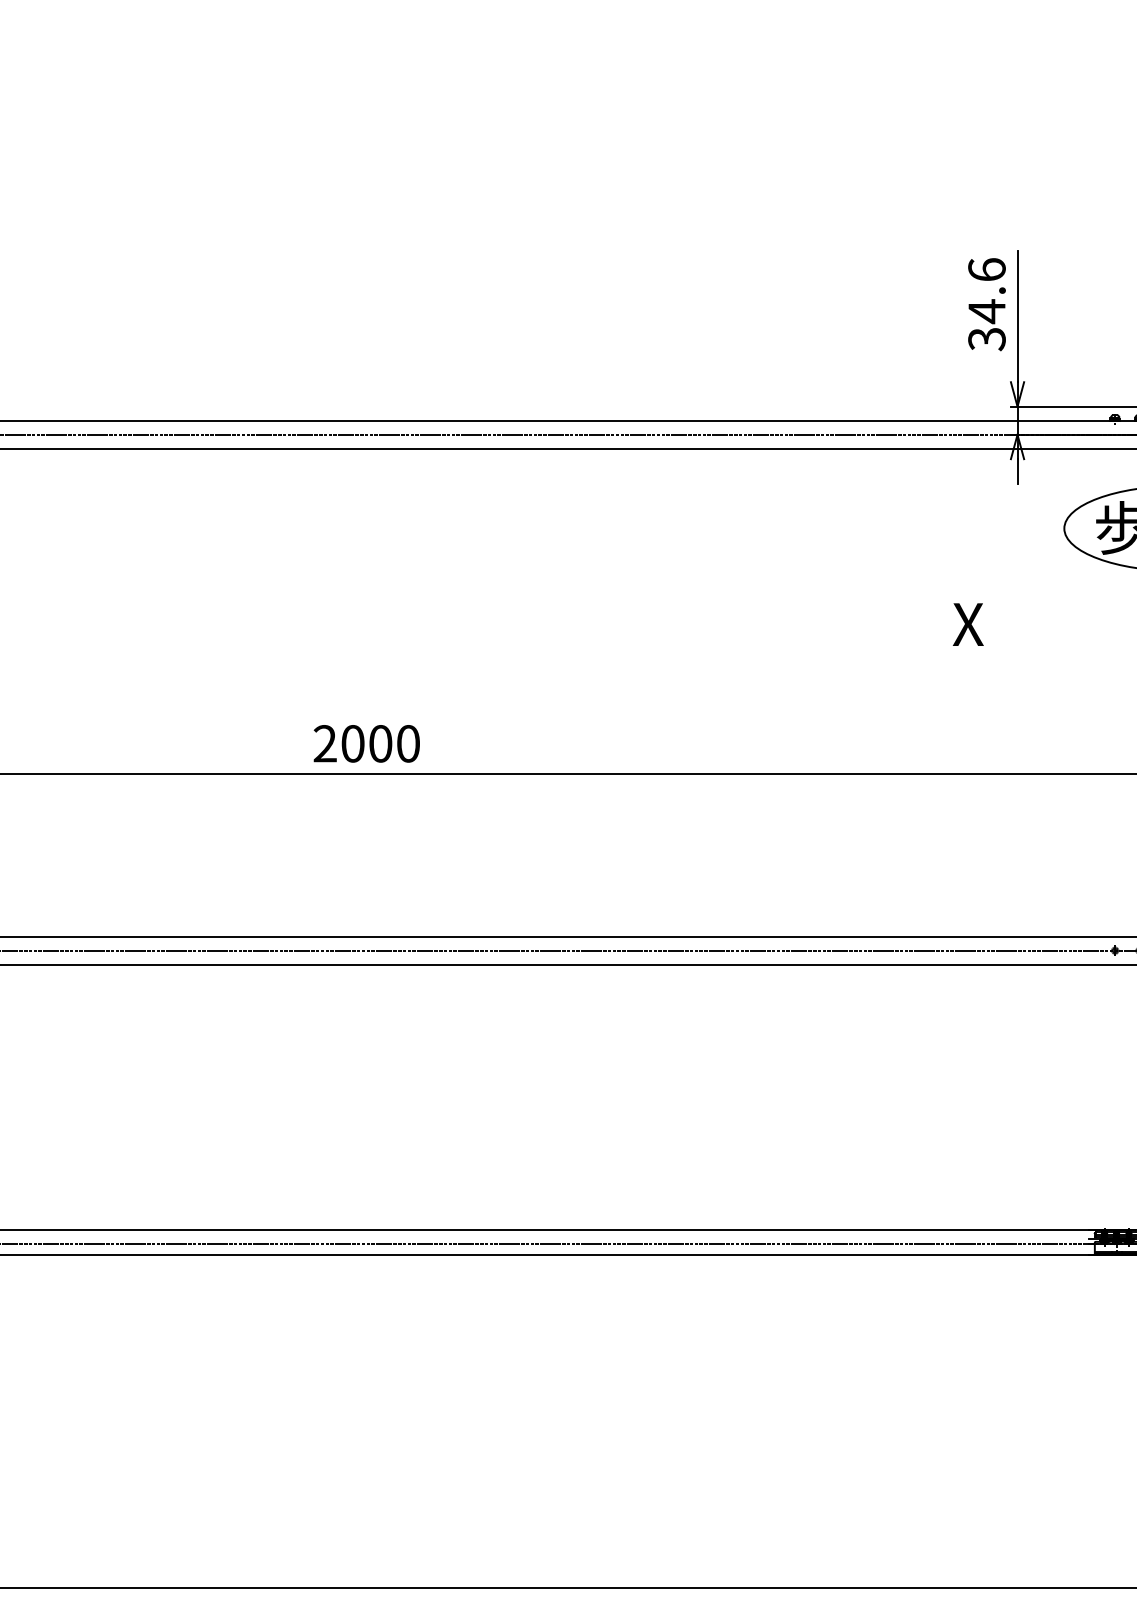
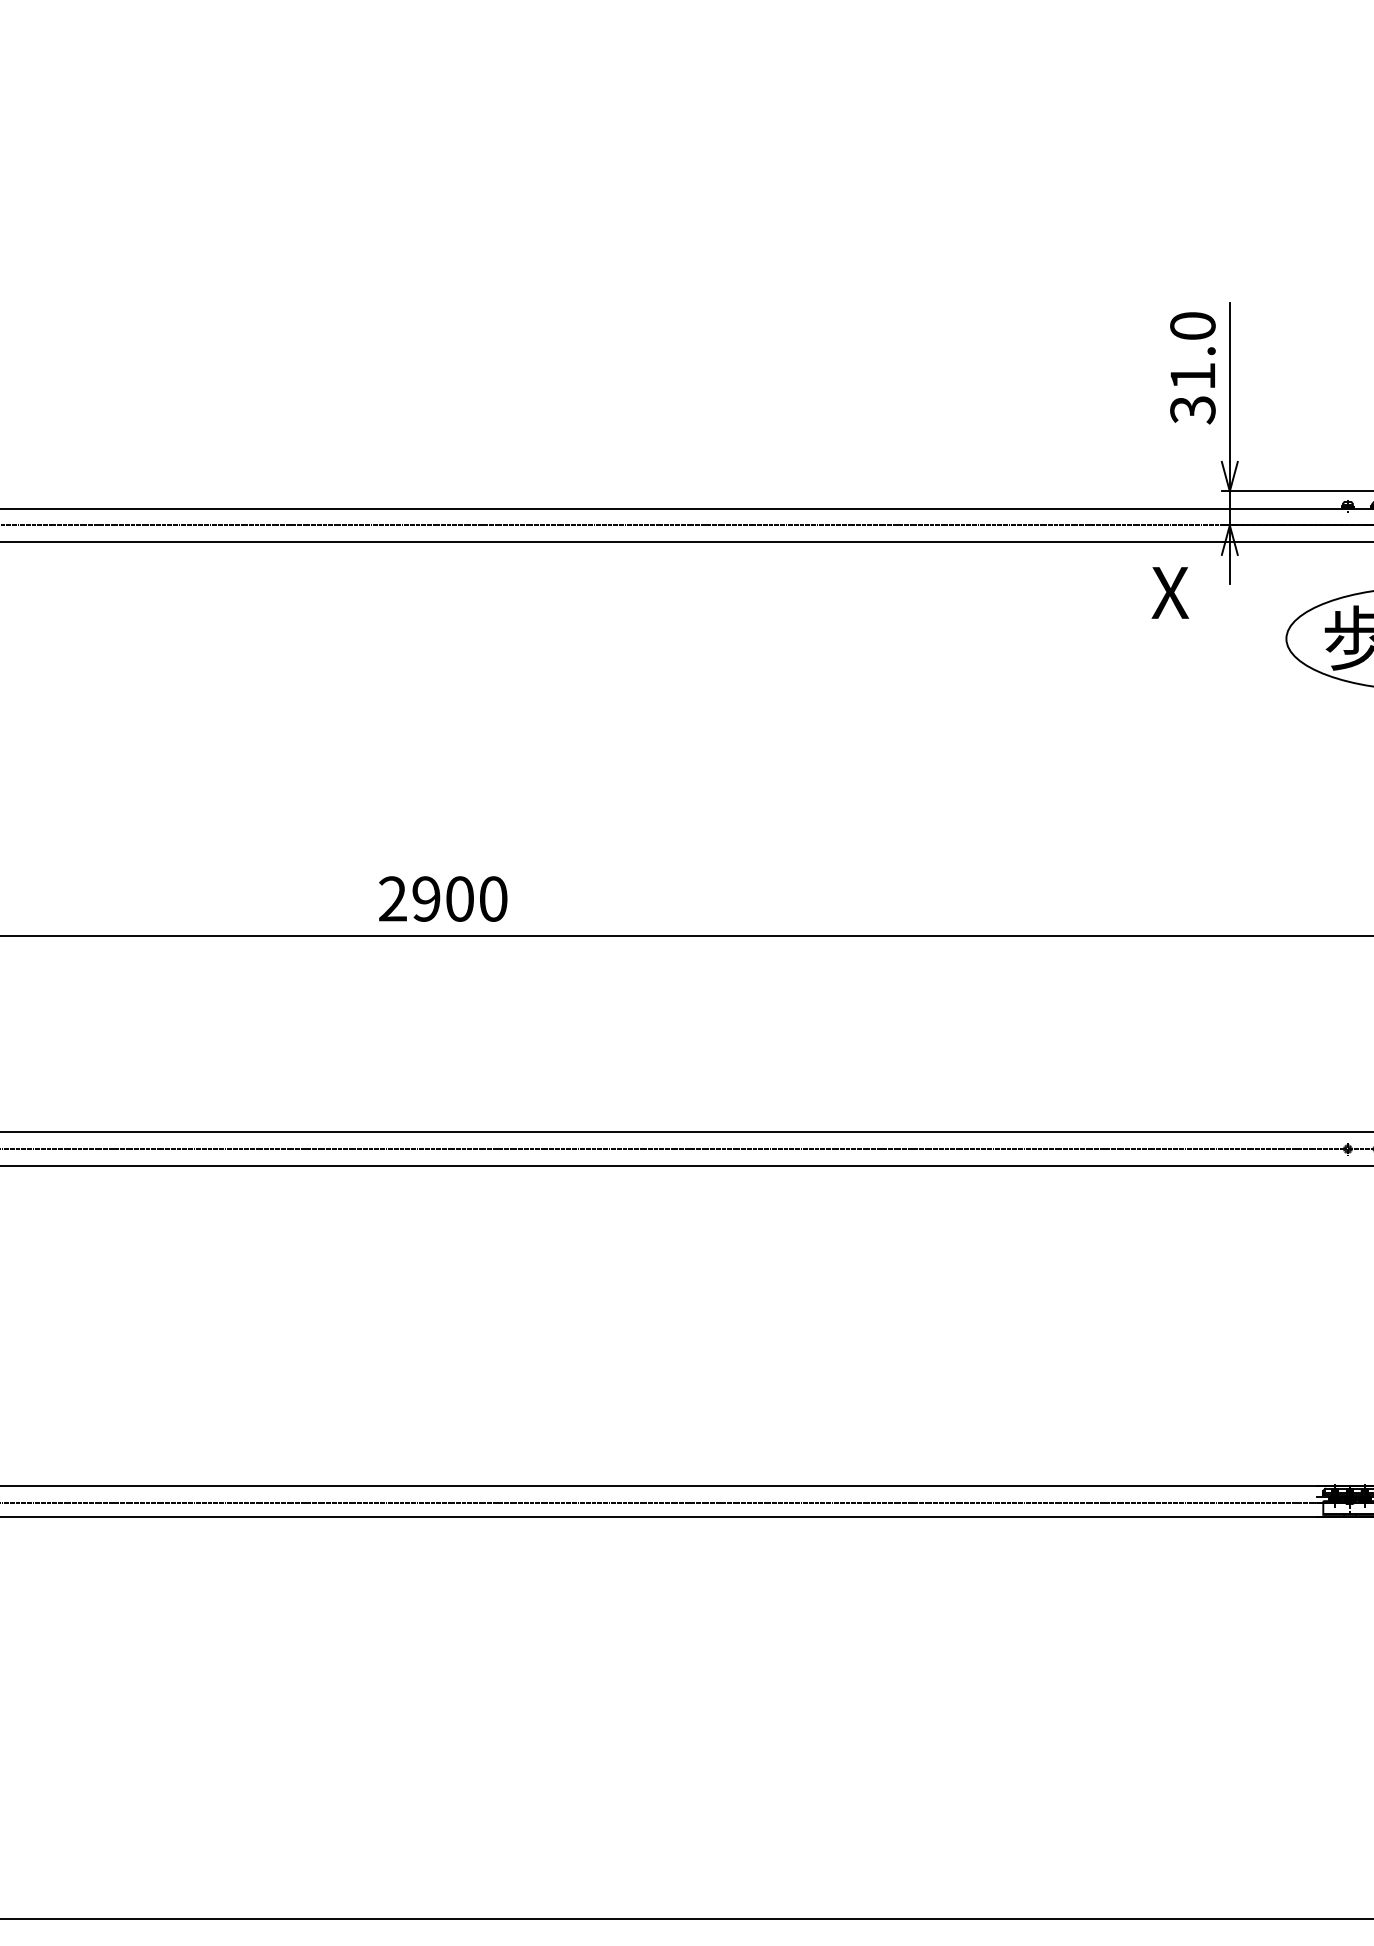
text: (986, 290) -> (1192, 351), 34.6 -> 31.0
text: (968, 624) -> (1170, 592), moved
text: (353, 743) -> (426, 898), 2000 -> 2900

